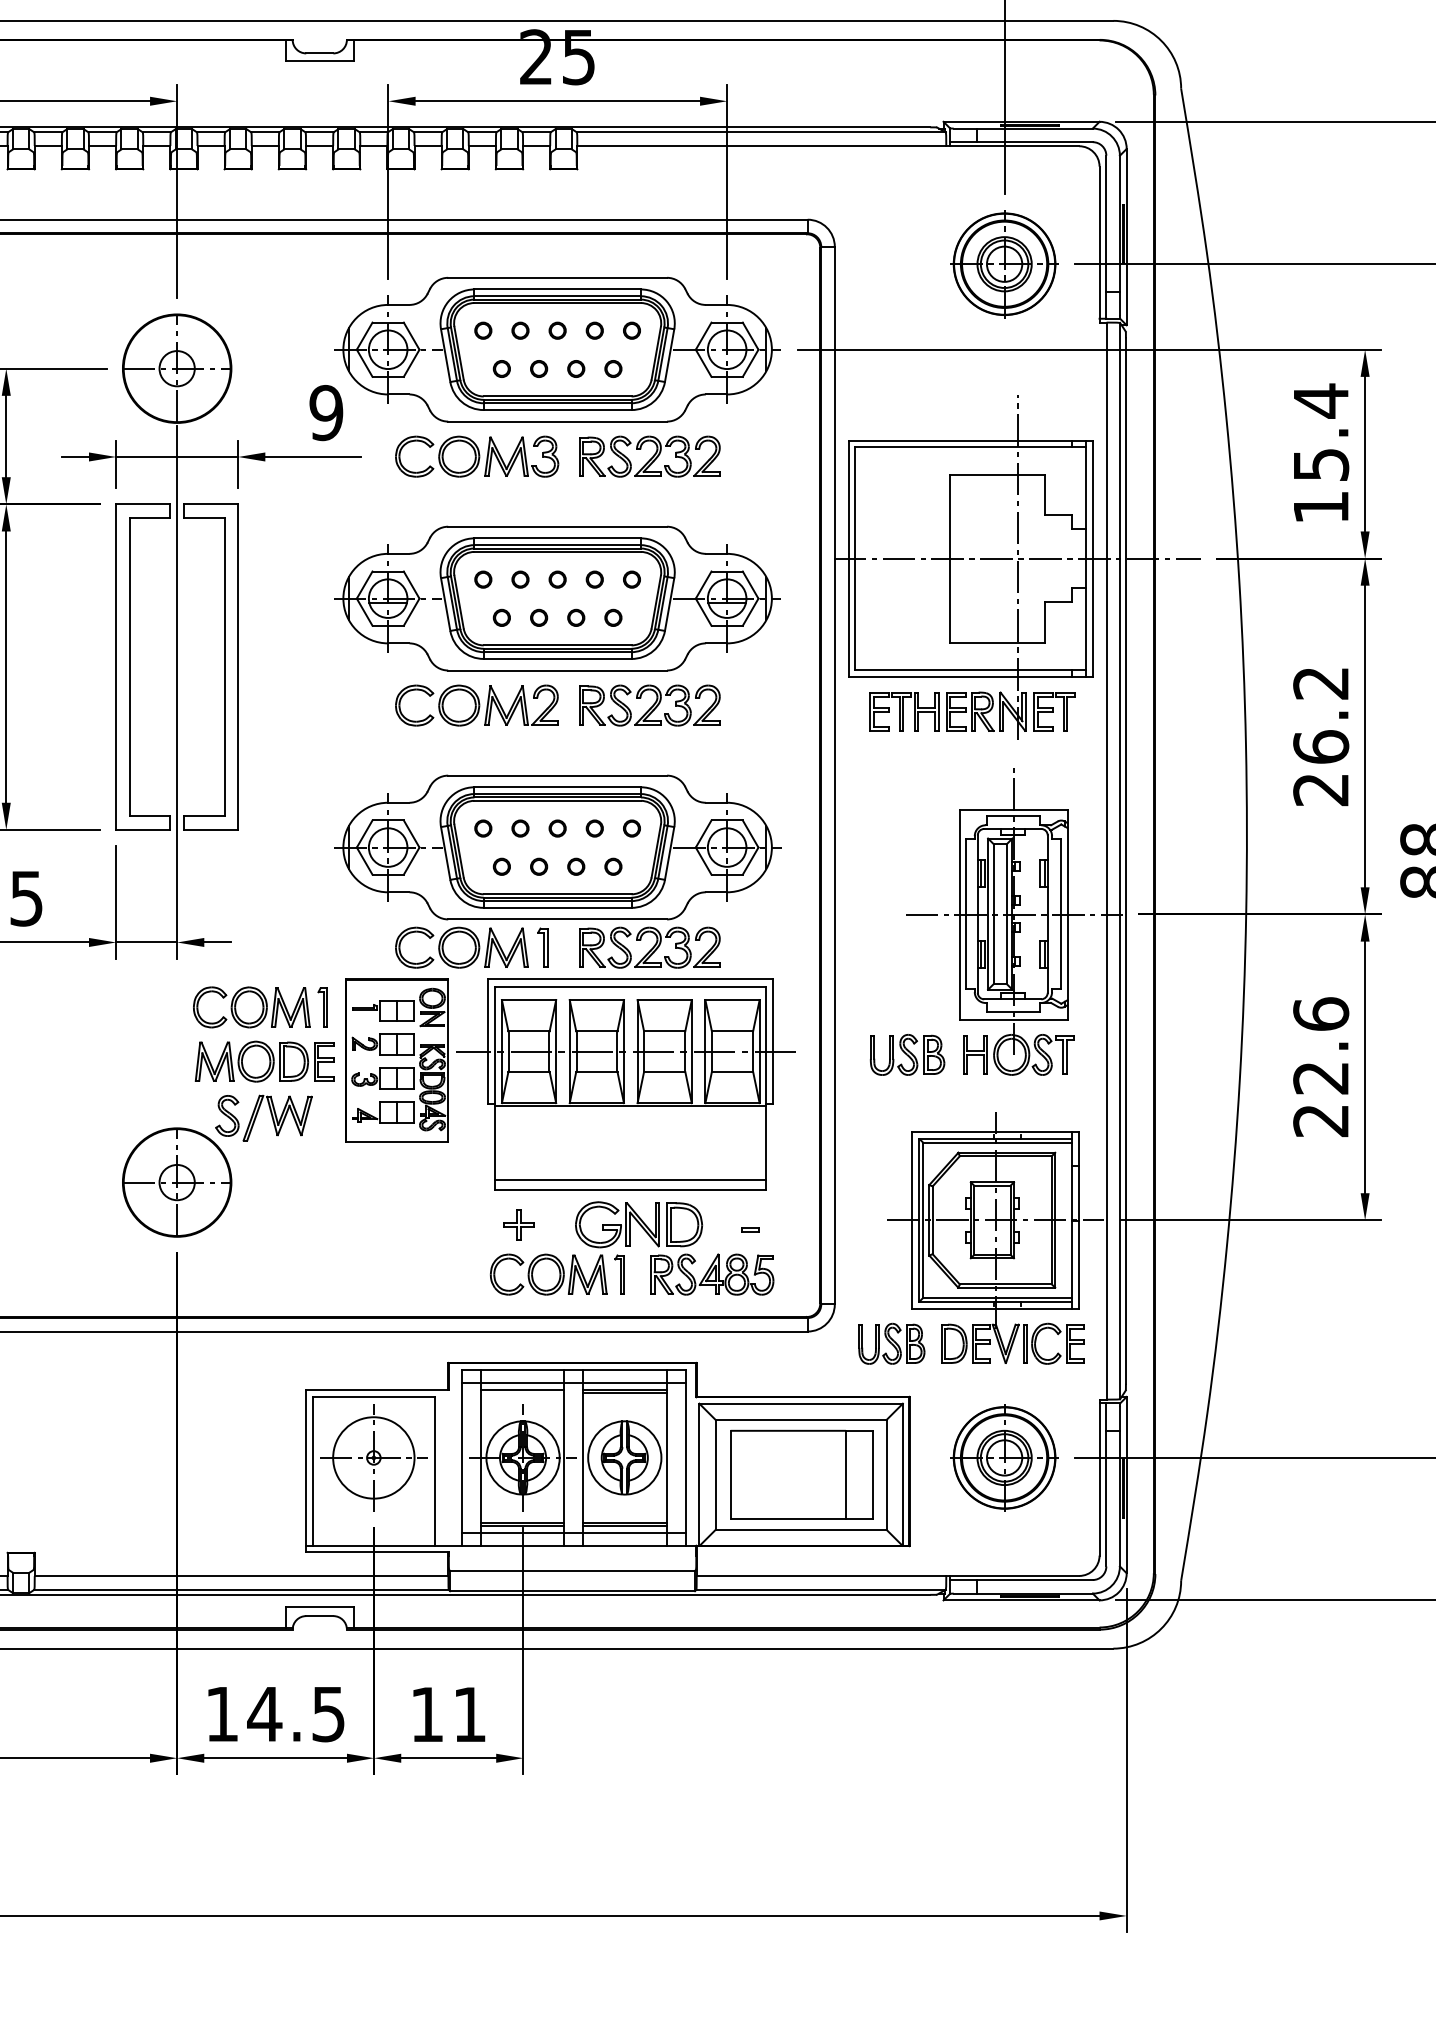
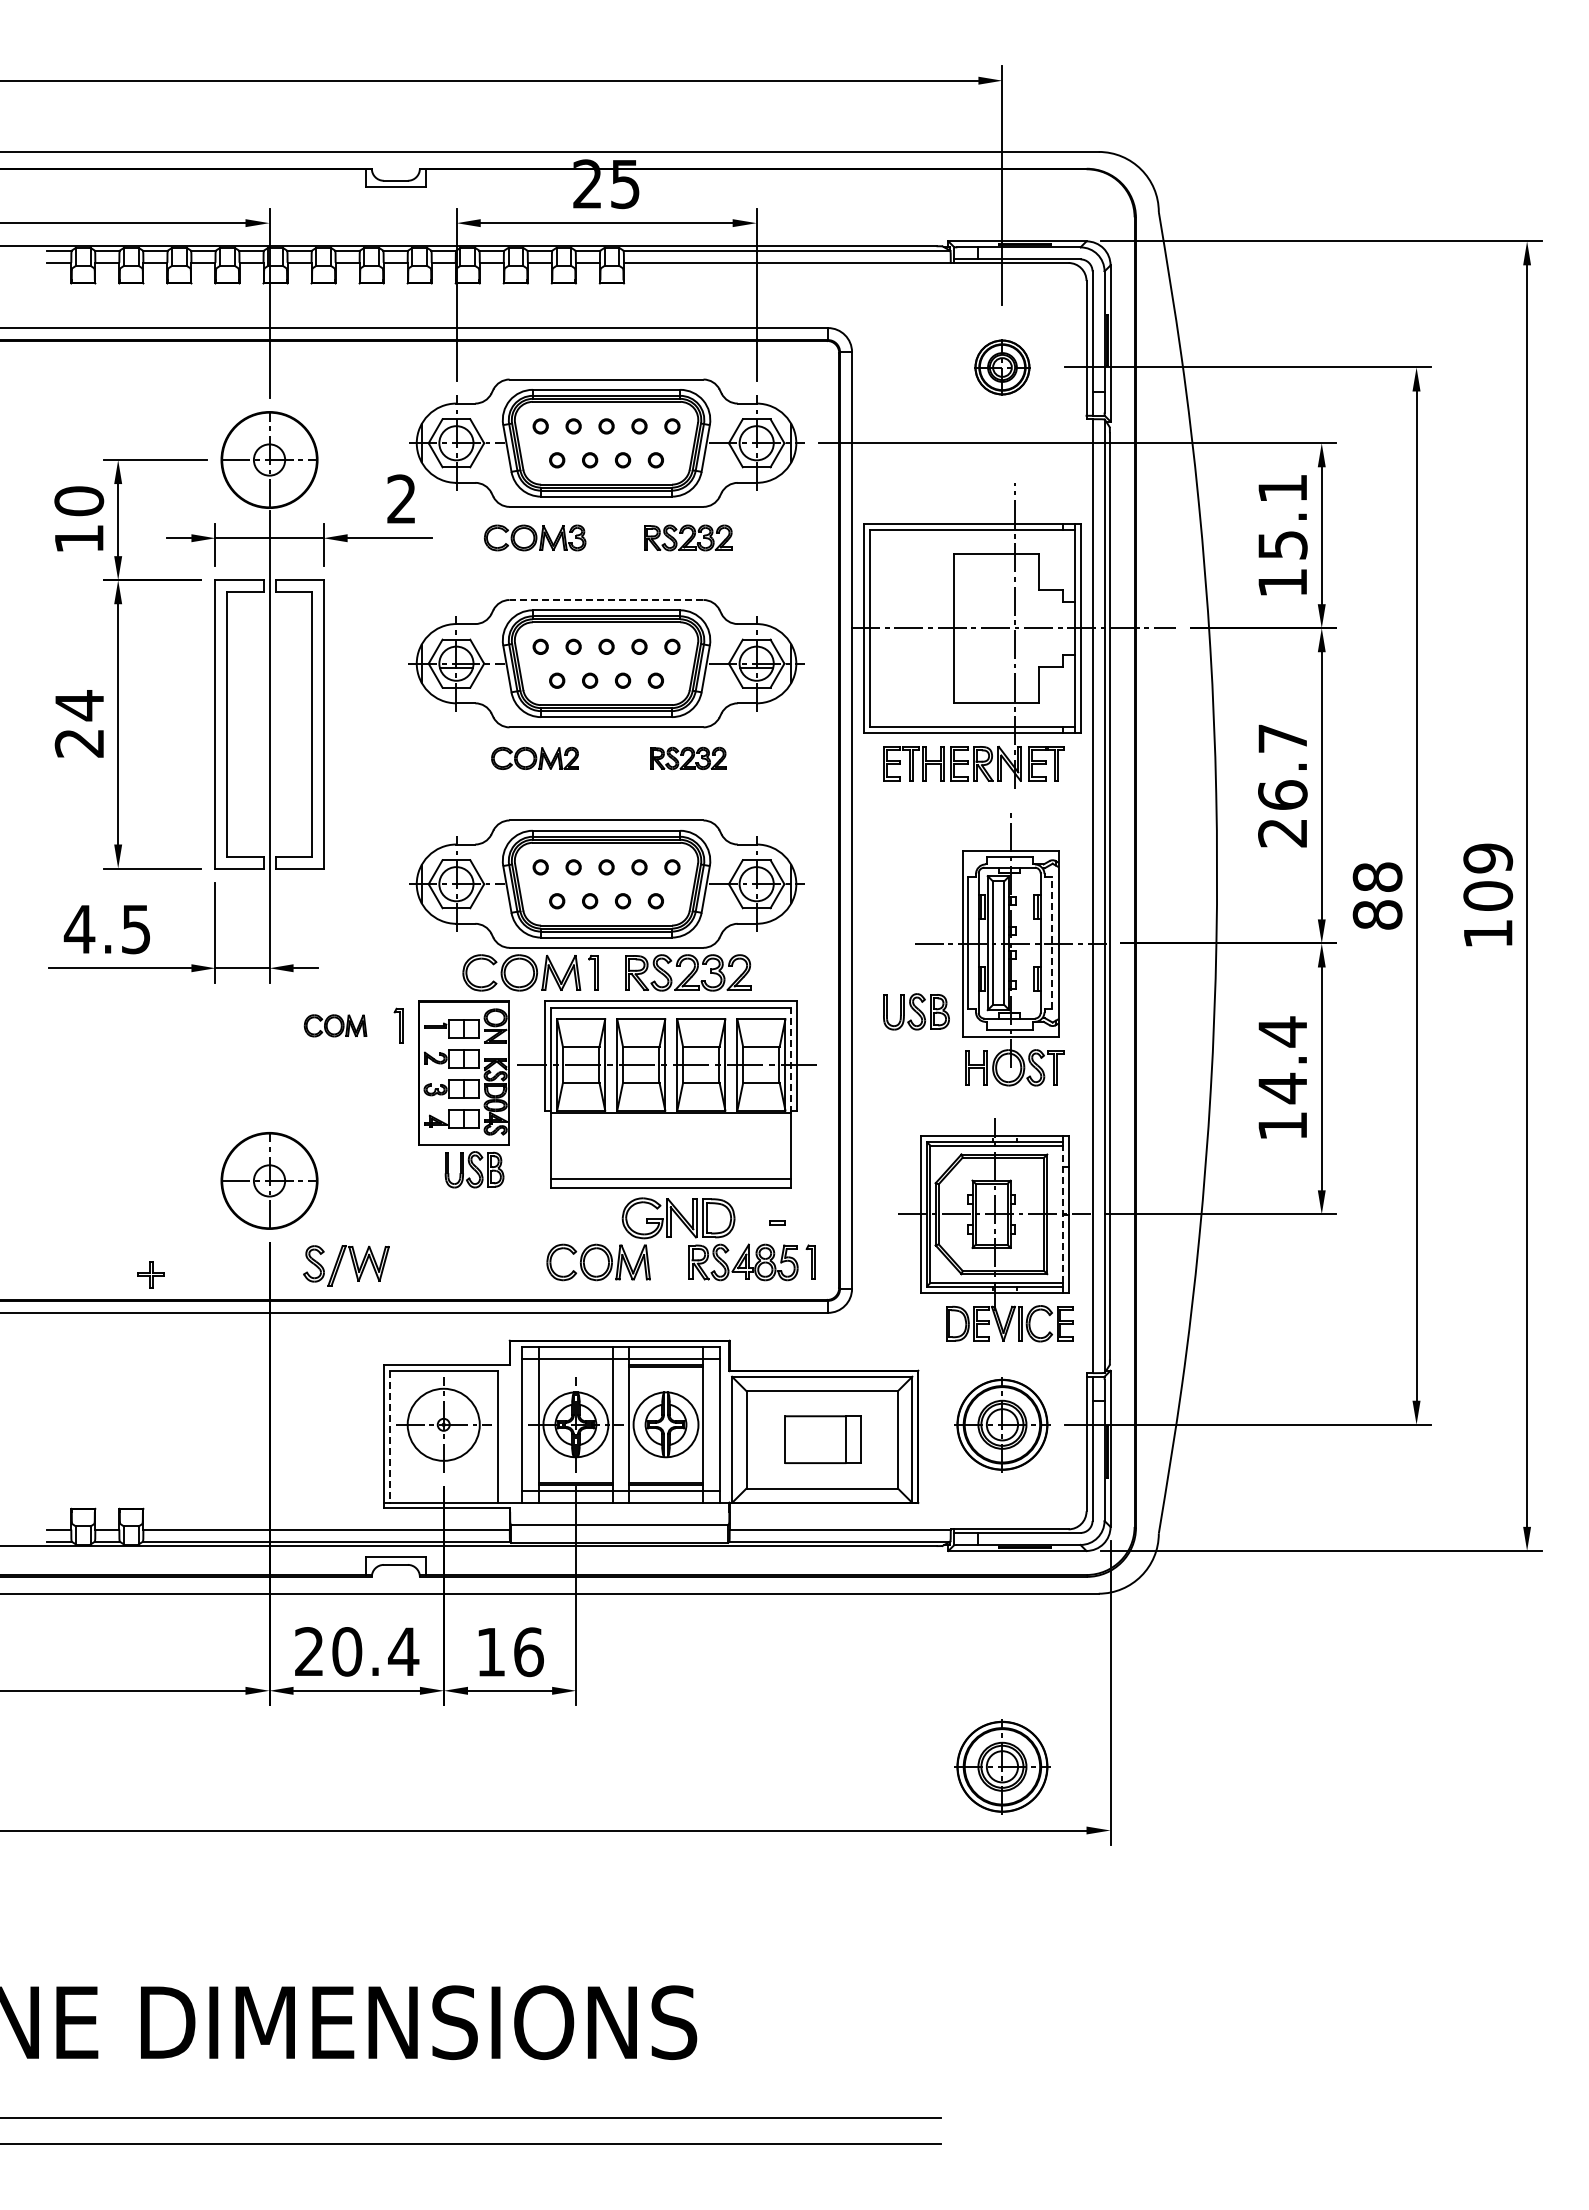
part: (1004, 264) -> (1002, 367), size x0.6
text: (1320, 400) -> (1282, 488), 15.4 -> 15.1
text: (326, 413) -> (401, 499), 9 -> 2
part: (476, 456) -> (534, 537), size x0.7
part: (650, 456) -> (688, 537), size x0.7
line: (557, 527) -> (606, 600), solid -> dashed
text: (1320, 683) -> (1282, 738), 26.2 -> 26.7
part: (476, 705) -> (534, 758), size x0.6
part: (650, 705) -> (688, 758), size x0.6
line: (1061, 913) -> (1052, 942), solid -> dashed
part: (251, 1007) -> (335, 1025), size x0.6
line: (766, 1046) -> (791, 1060), solid -> dashed
part: (907, 1054) -> (916, 1011), moved
part: (264, 1061) -> (346, 1073), removed
text: (1320, 1066) -> (1282, 1078), 22.6 -> 14.4
part: (257, 1116) -> (340, 1264), moved
line: (1072, 1220) -> (1062, 1214), solid -> dashed
part: (518, 1225) -> (150, 1274), moved
part: (619, 1273) -> (810, 1261), moved
part: (891, 1343) -> (474, 1169), moved
line: (522, 1389) -> (575, 1364), removed
line: (312, 1472) -> (389, 1437), solid -> dashed
part: (801, 1474) -> (822, 1439), size x0.6
text: (276, 1713) -> (357, 1651), 14.5 -> 20.4
text: (469, 1714) -> (528, 1652), 11 -> 16
part: (1004, 1843) -> (1002, 1766), added

